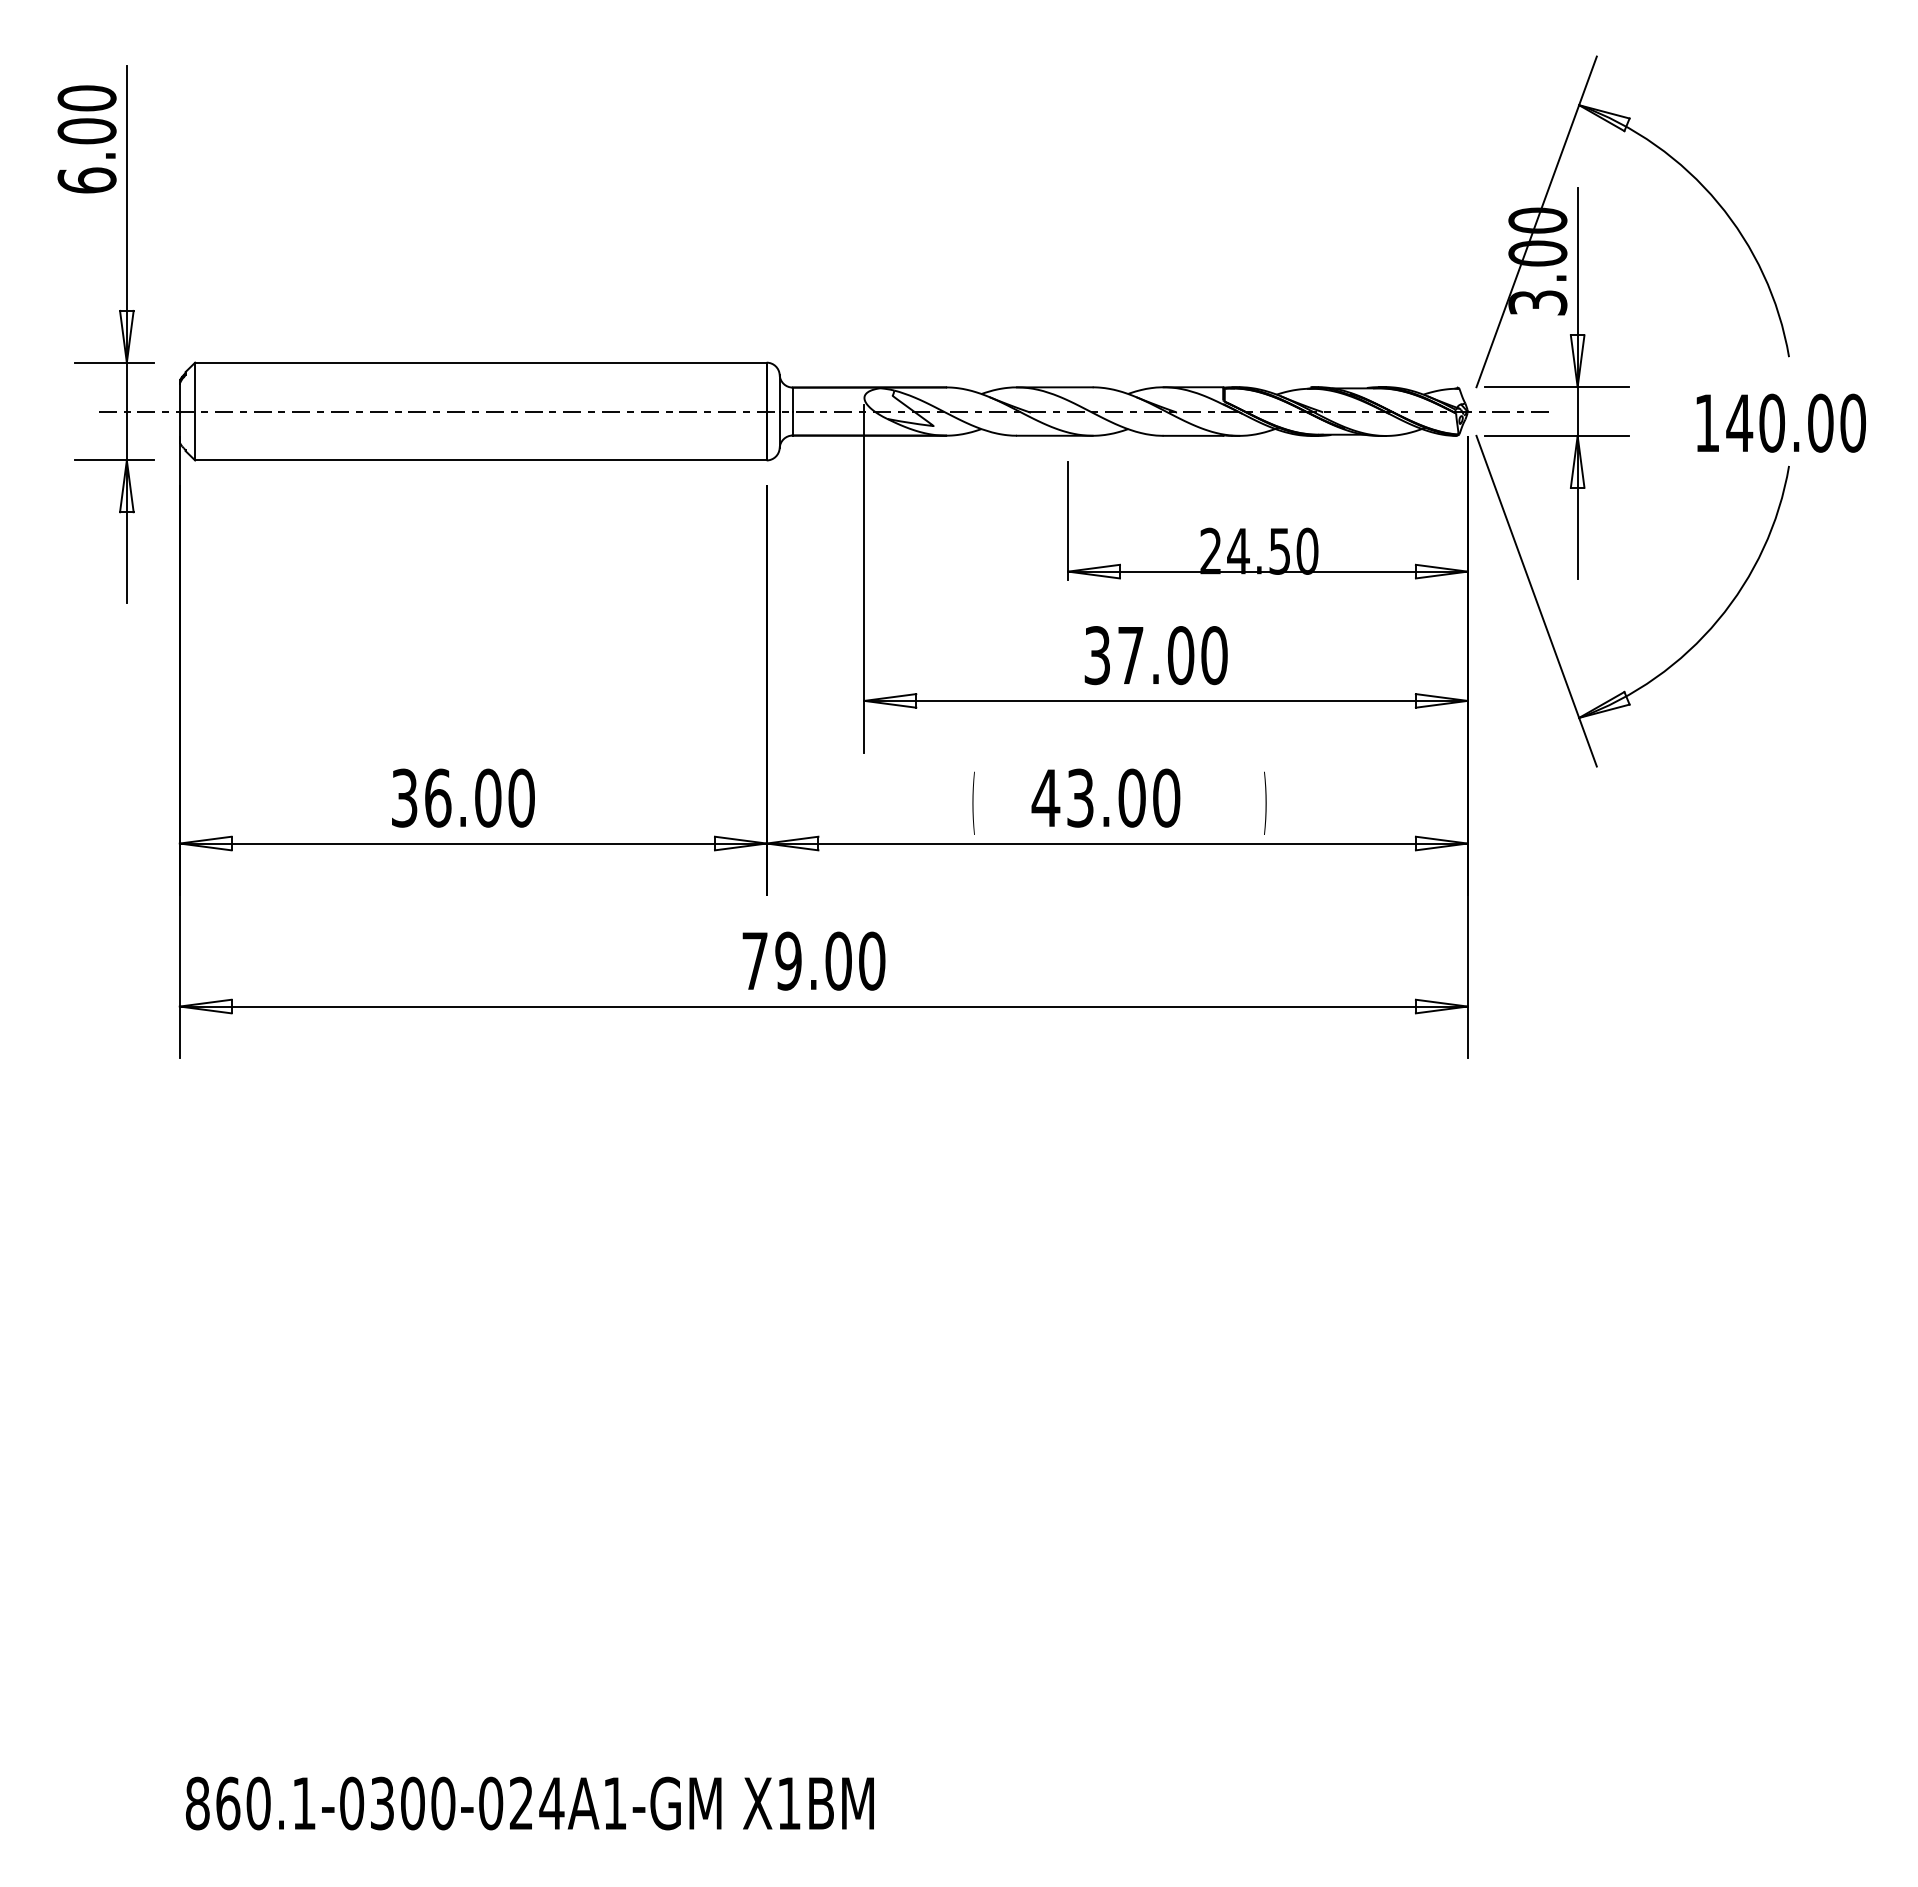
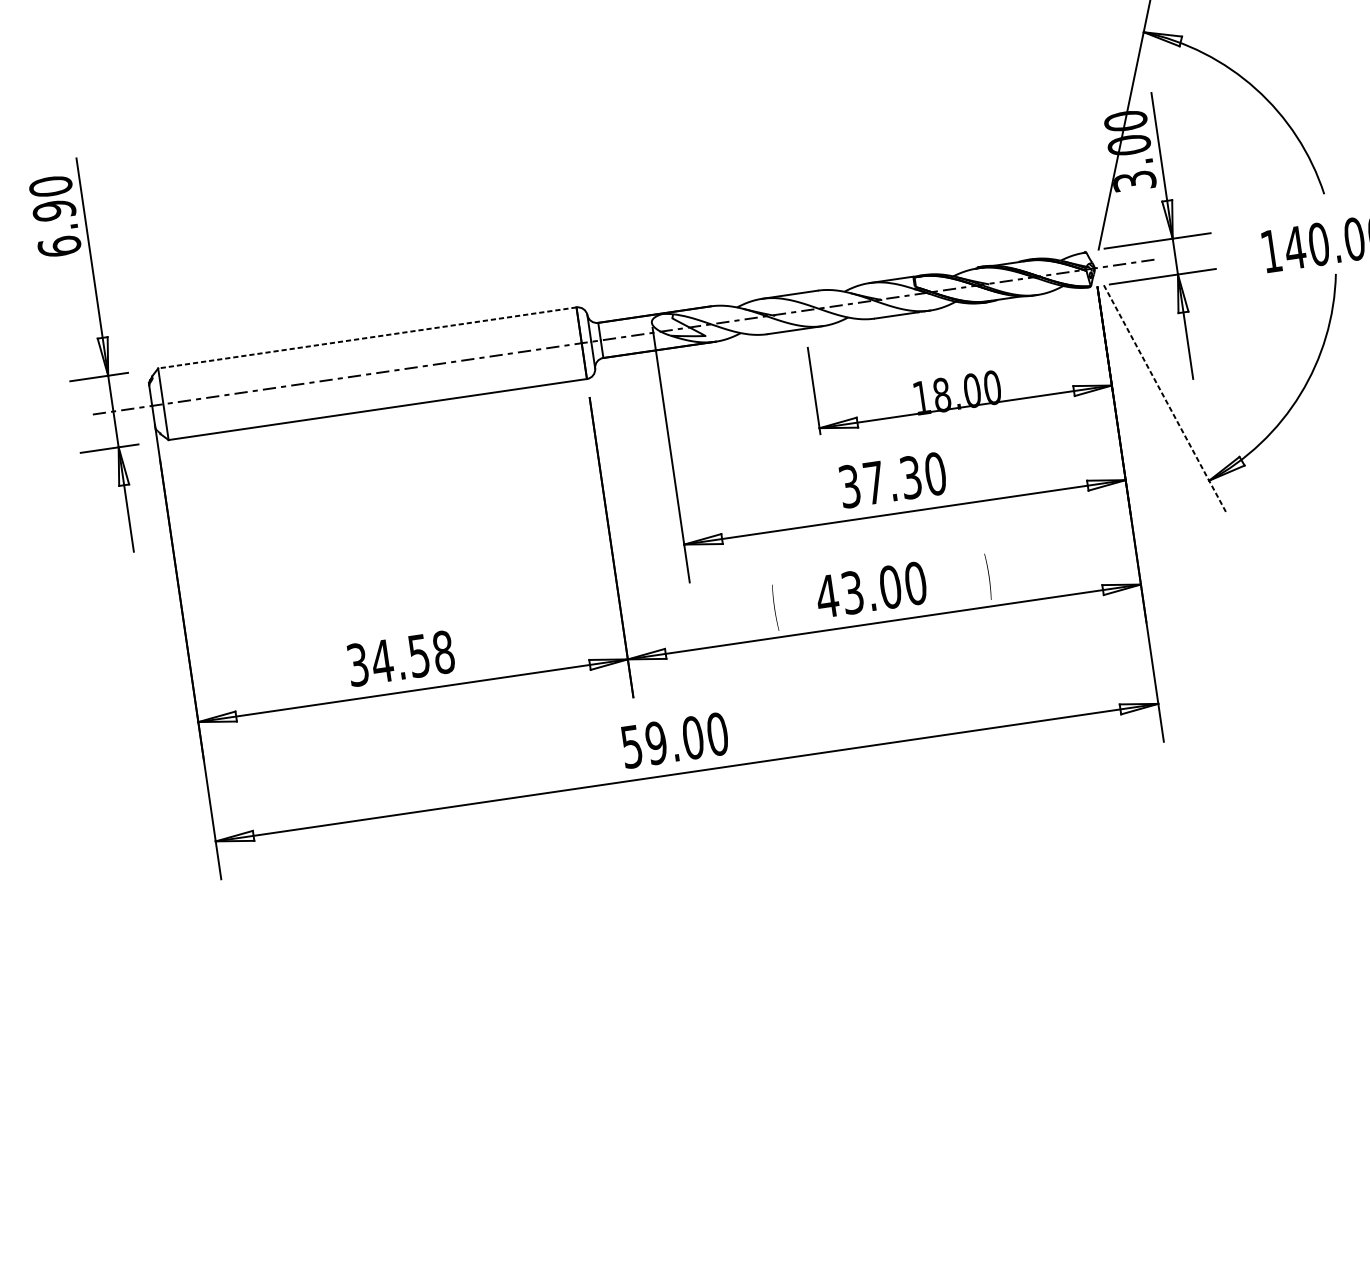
text: (86, 131) -> (53, 210), 6.00 -> 6.90
line: (480, 362) -> (367, 337), solid -> dashed
text: (1245, 550) -> (947, 393), 24.50 -> 18.00
line: (1536, 601) -> (1165, 400), solid -> dashed
text: (1180, 655) -> (910, 477), 37.00 -> 37.30
text: (479, 797) -> (412, 656), 36.00 -> 34.58
text: (754, 961) -> (631, 747), 79.00 -> 59.00

